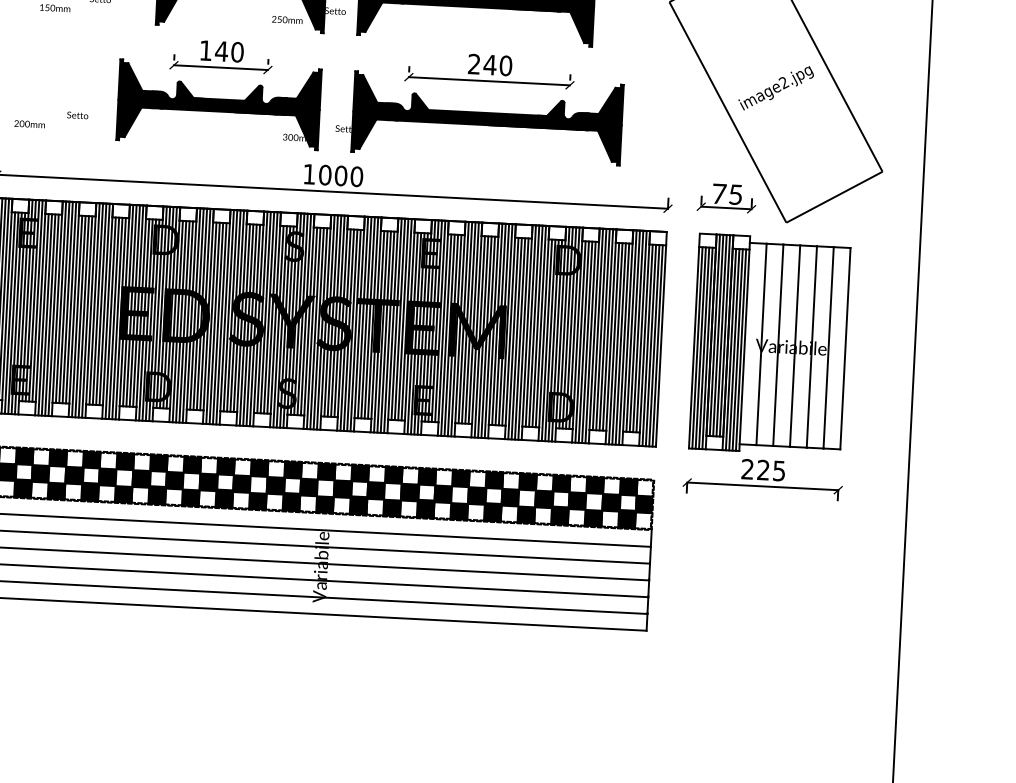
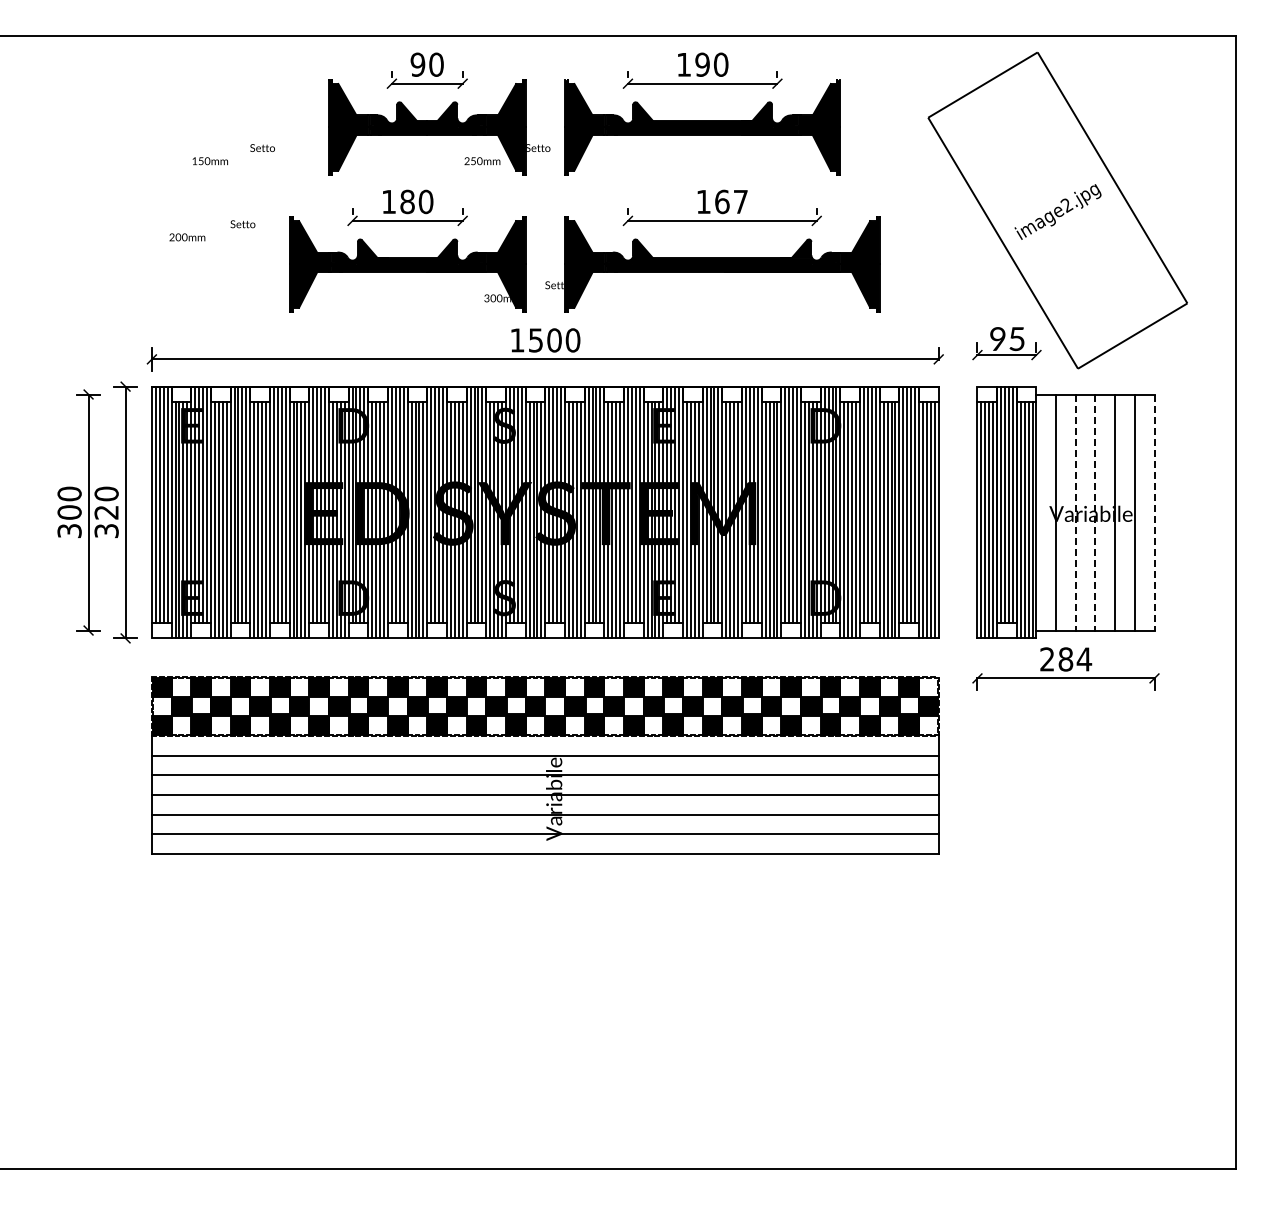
text: (221, 51) -> (407, 201), 140 -> 180
text: (490, 64) -> (722, 201), 240 -> 167
text: (51, 119) -> (212, 230), moved
text: (324, 175) -> (535, 340), 1000 -> 1500
text: (719, 193) -> (998, 338), 75 -> 95
line: (778, 346) -> (1075, 513), solid -> dashed
line: (795, 346) -> (1095, 513), solid -> dashed
line: (845, 349) -> (1154, 513), solid -> dashed
text: (771, 470) -> (1075, 659), 225 -> 284

